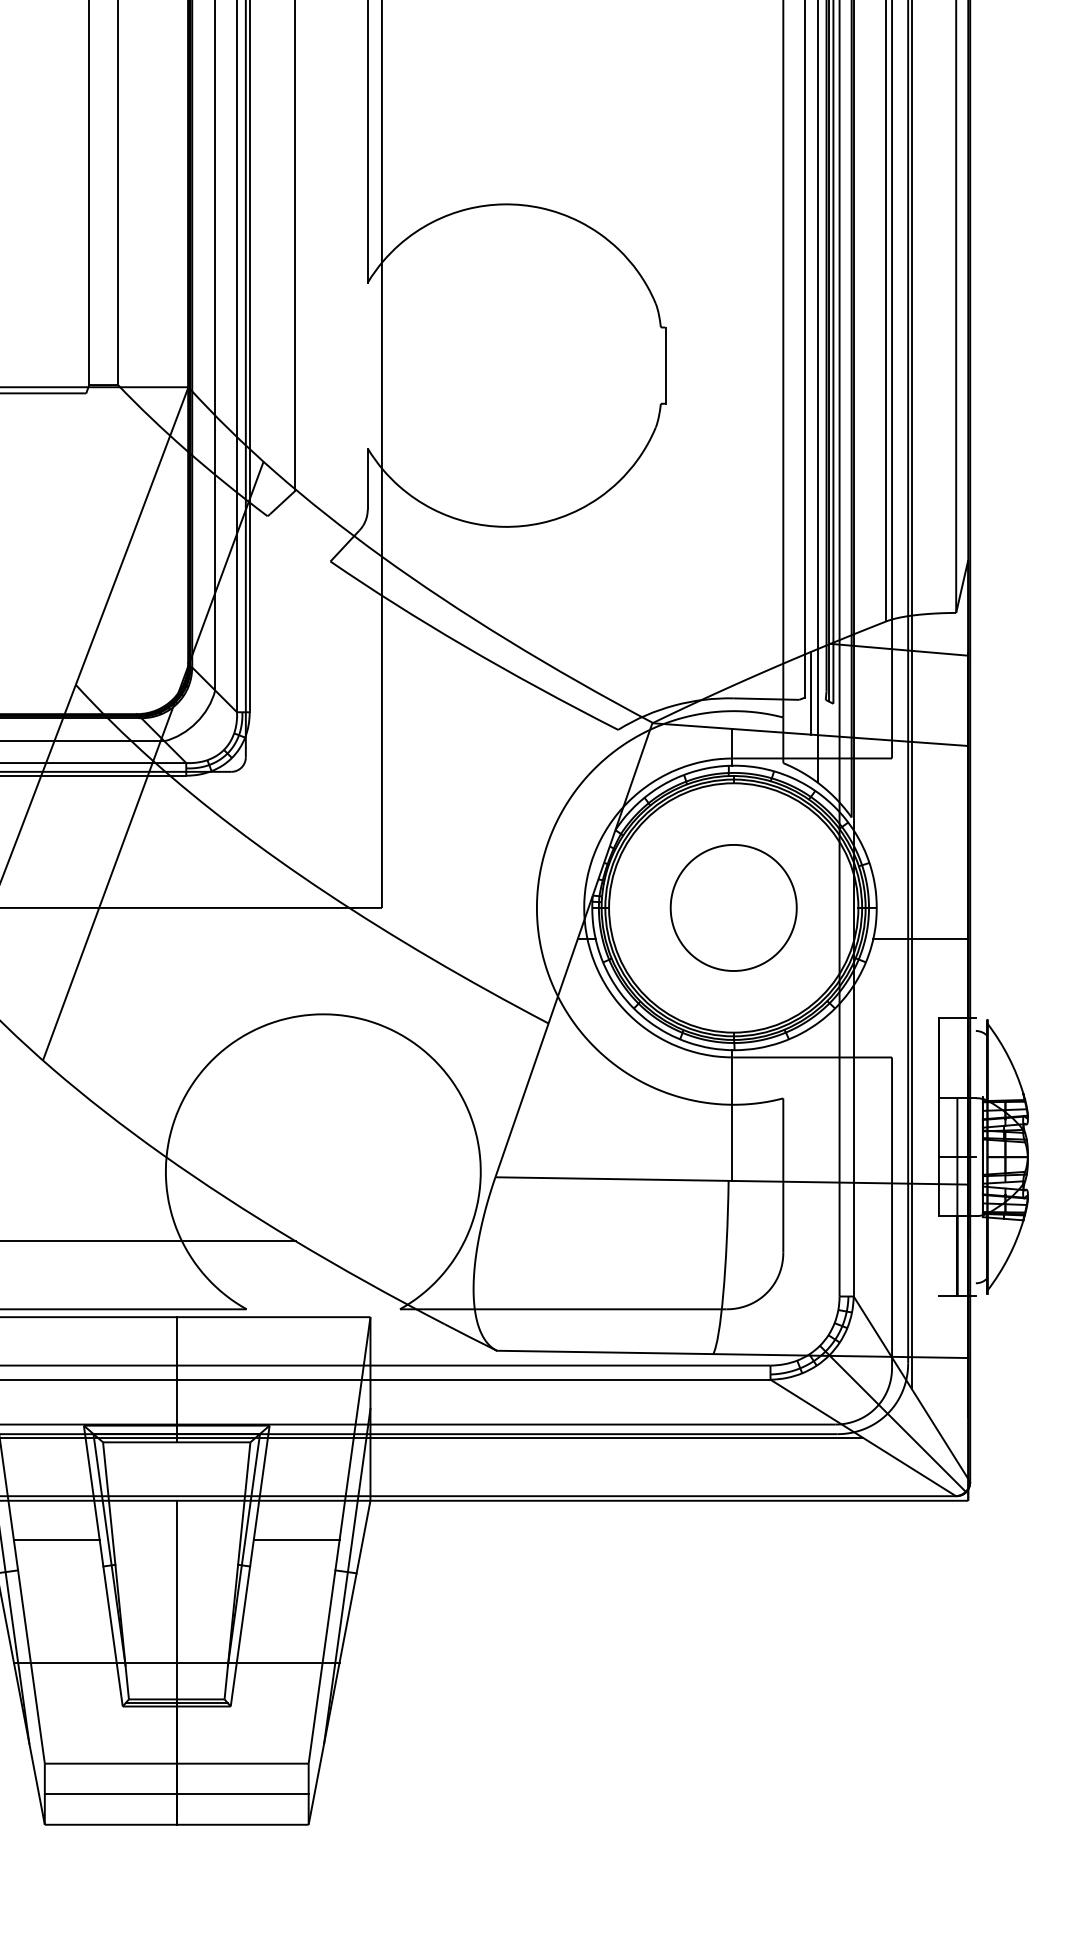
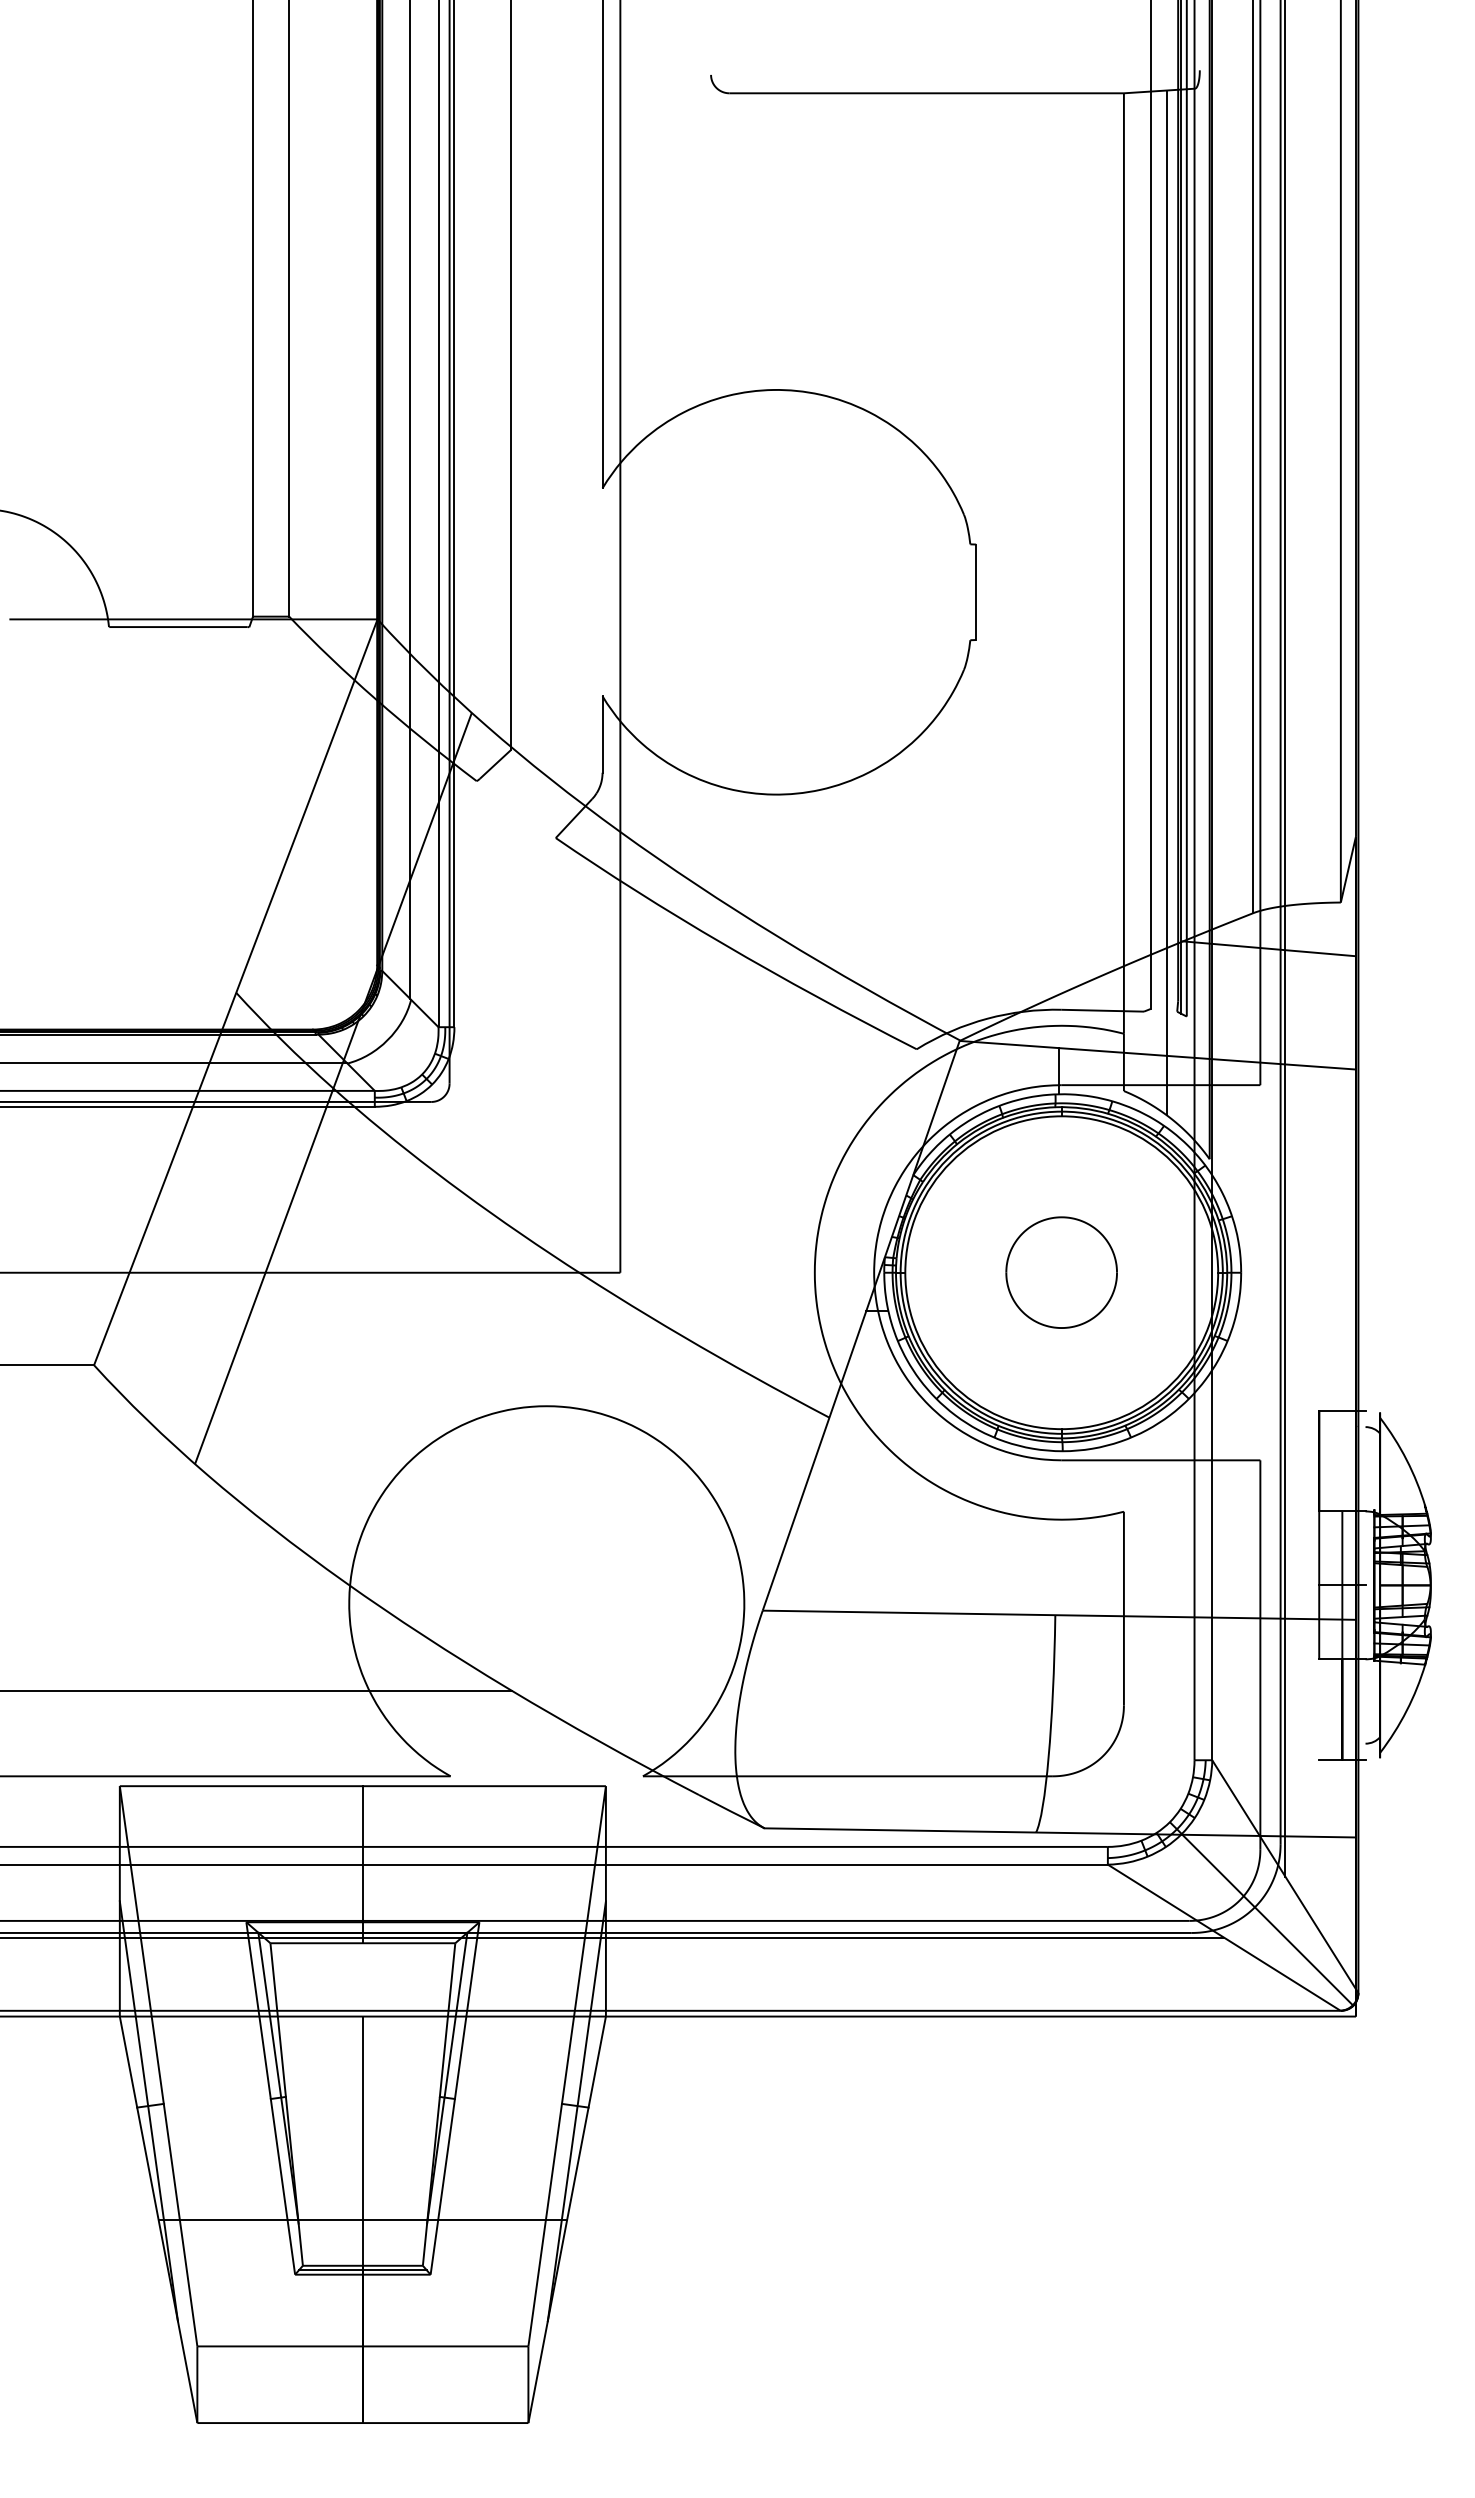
line: (811, 693) -> (1159, 1003), removed
part: (733, 907) -> (1061, 1272), size x0.7
line: (920, 938) -> (1296, 1311), removed
line: (731, 1115) -> (1059, 1533), removed
line: (56, 1540) -> (212, 2066), removed
line: (296, 1540) -> (513, 2066), removed
line: (176, 1794) -> (362, 2384), removed

